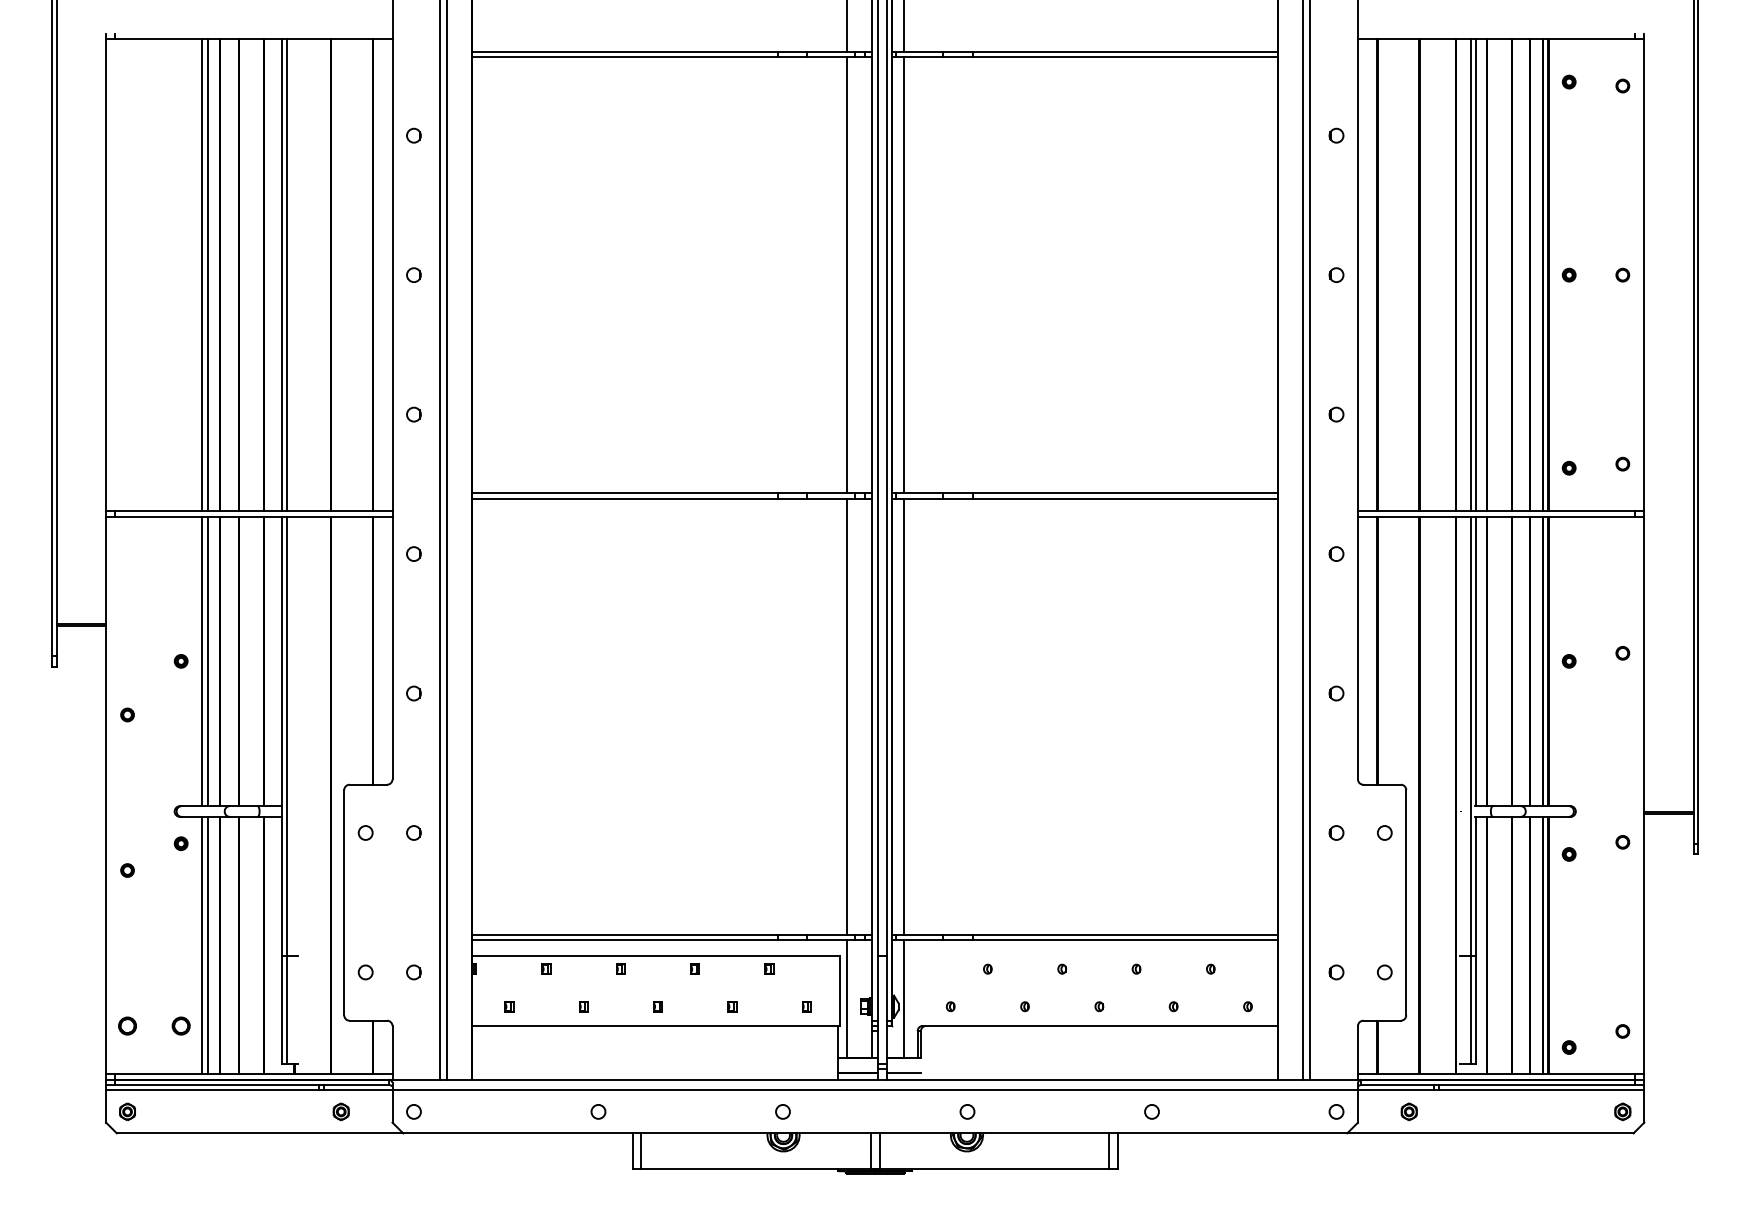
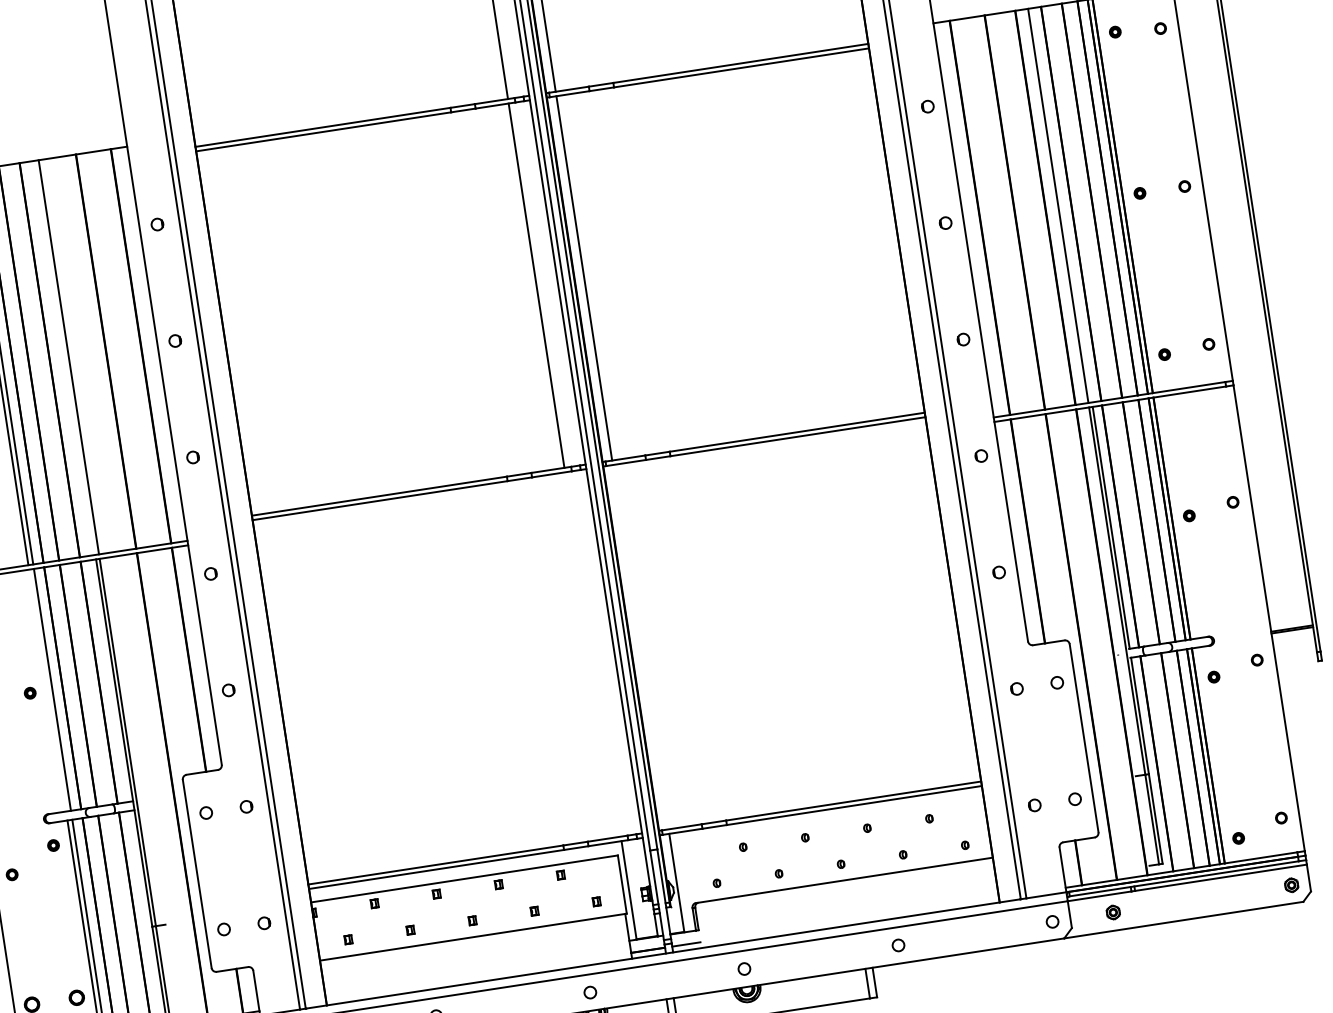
line: (282, 275) -> (65, 358), removed
line: (1475, 275) -> (1061, 205), removed
line: (202, 661) -> (48, 690), removed
line: (846, 716) -> (592, 654), removed
line: (903, 716) -> (640, 647), removed

